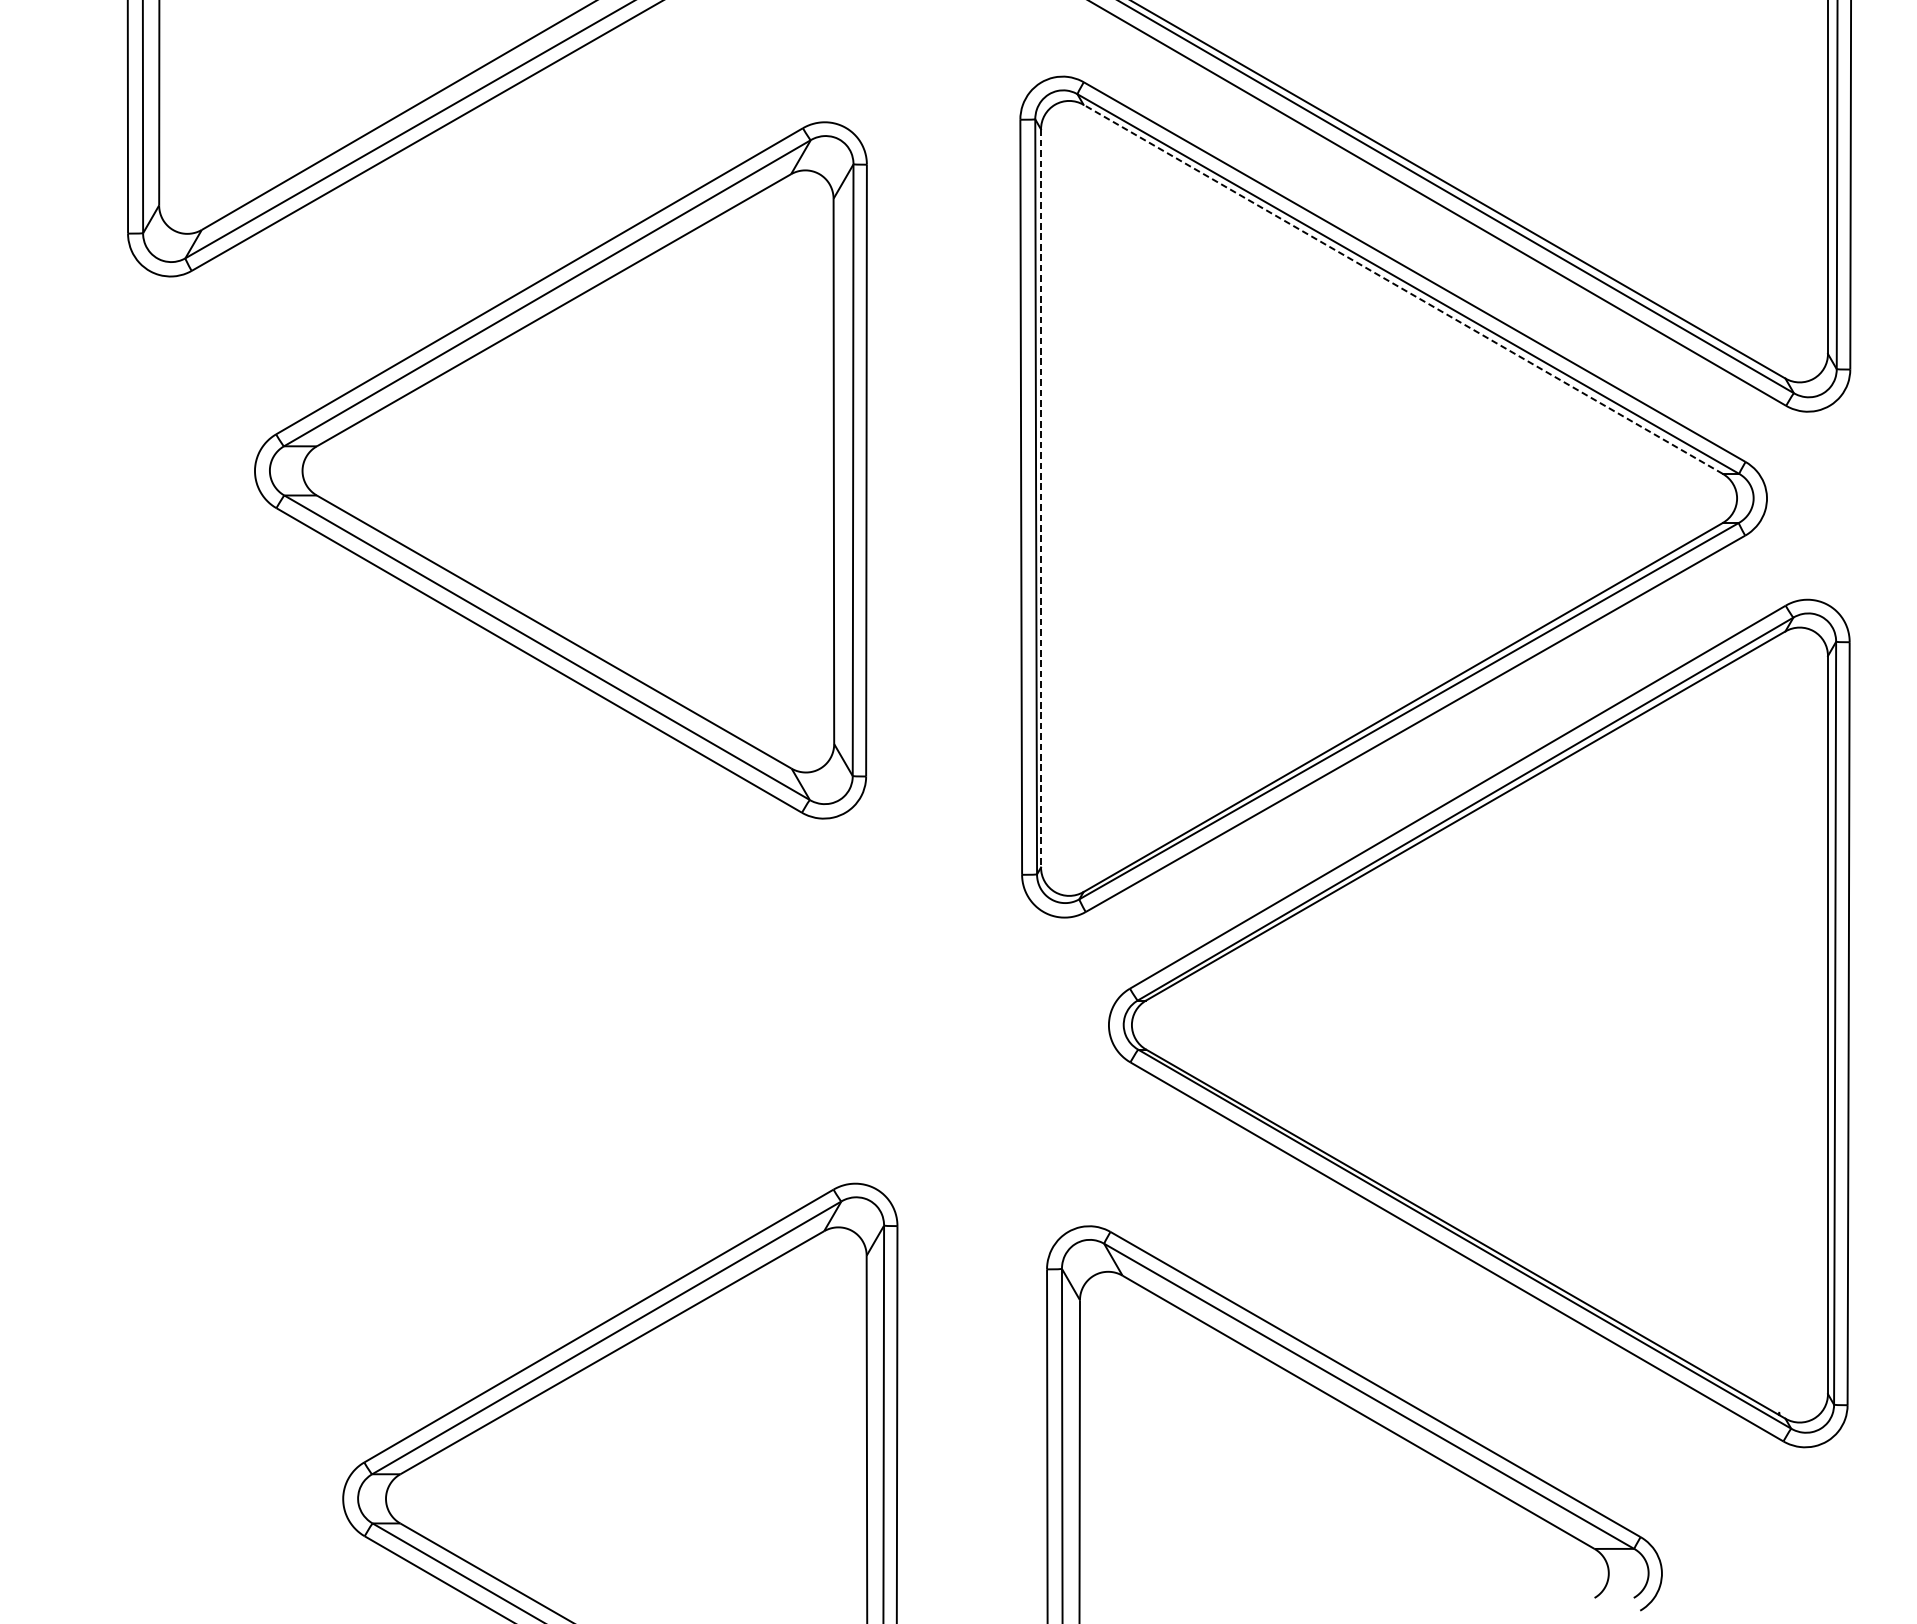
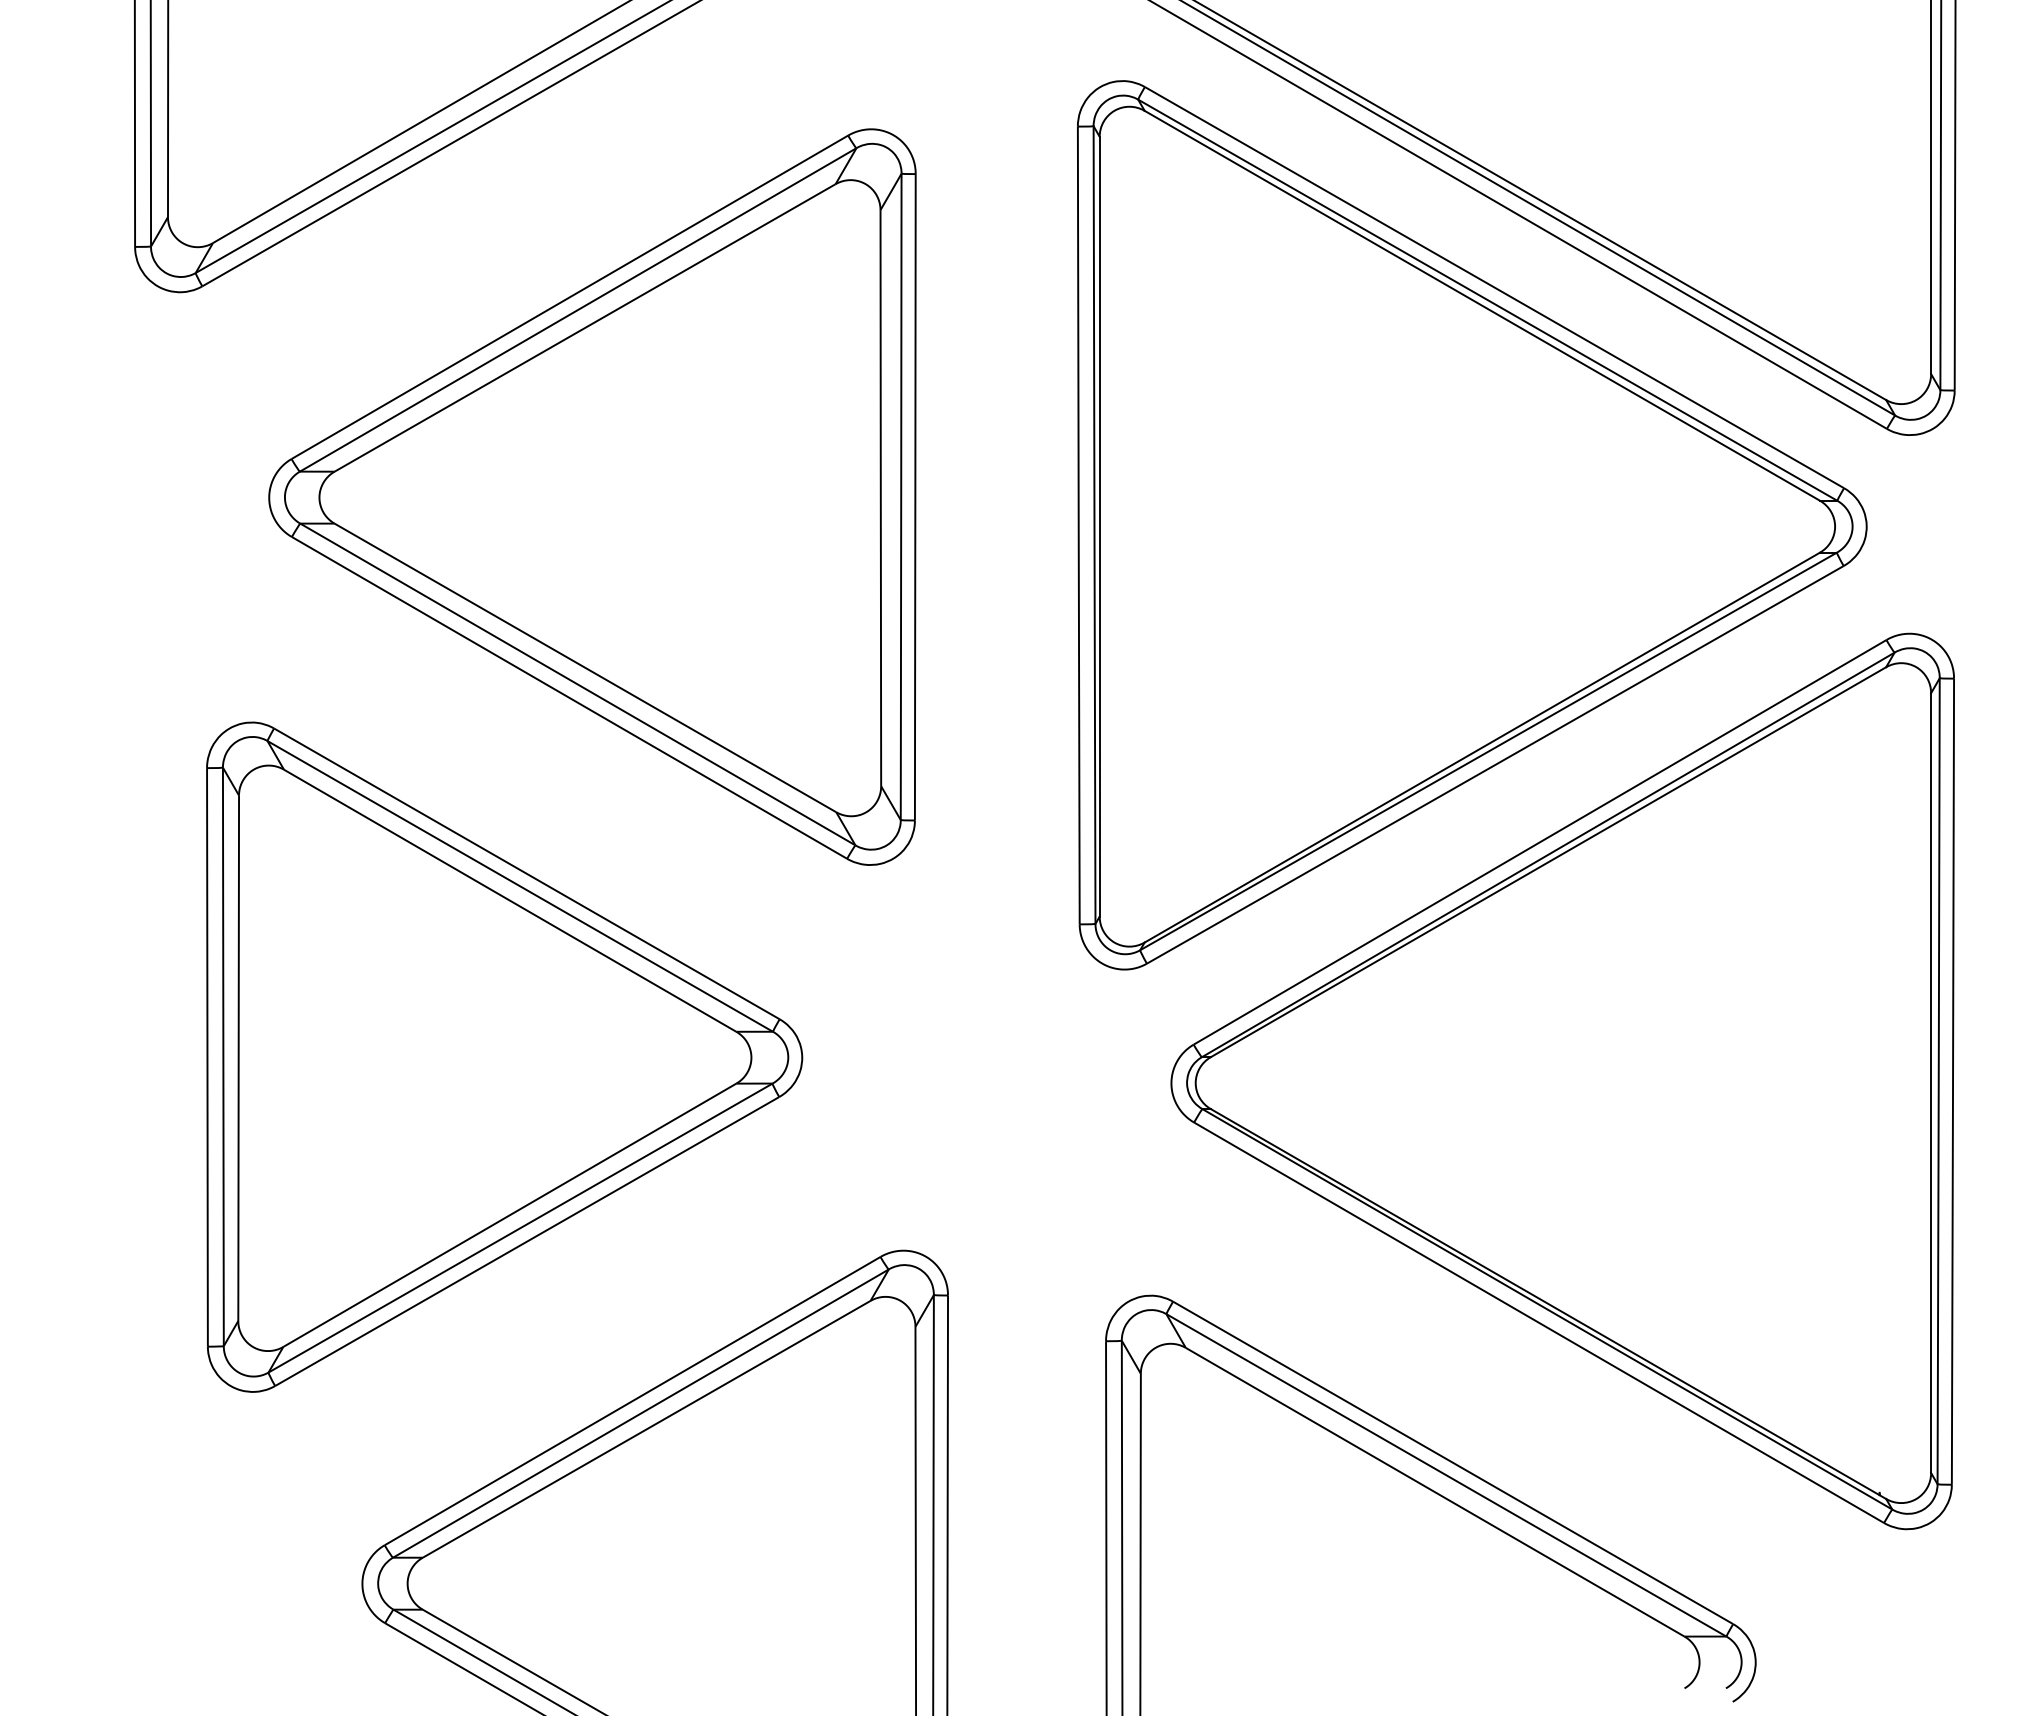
line: (1403, 289) -> (1482, 305), dashed -> solid
line: (1040, 498) -> (1099, 526), dashed -> solid
part: (477, 999) -> (504, 1056), added

